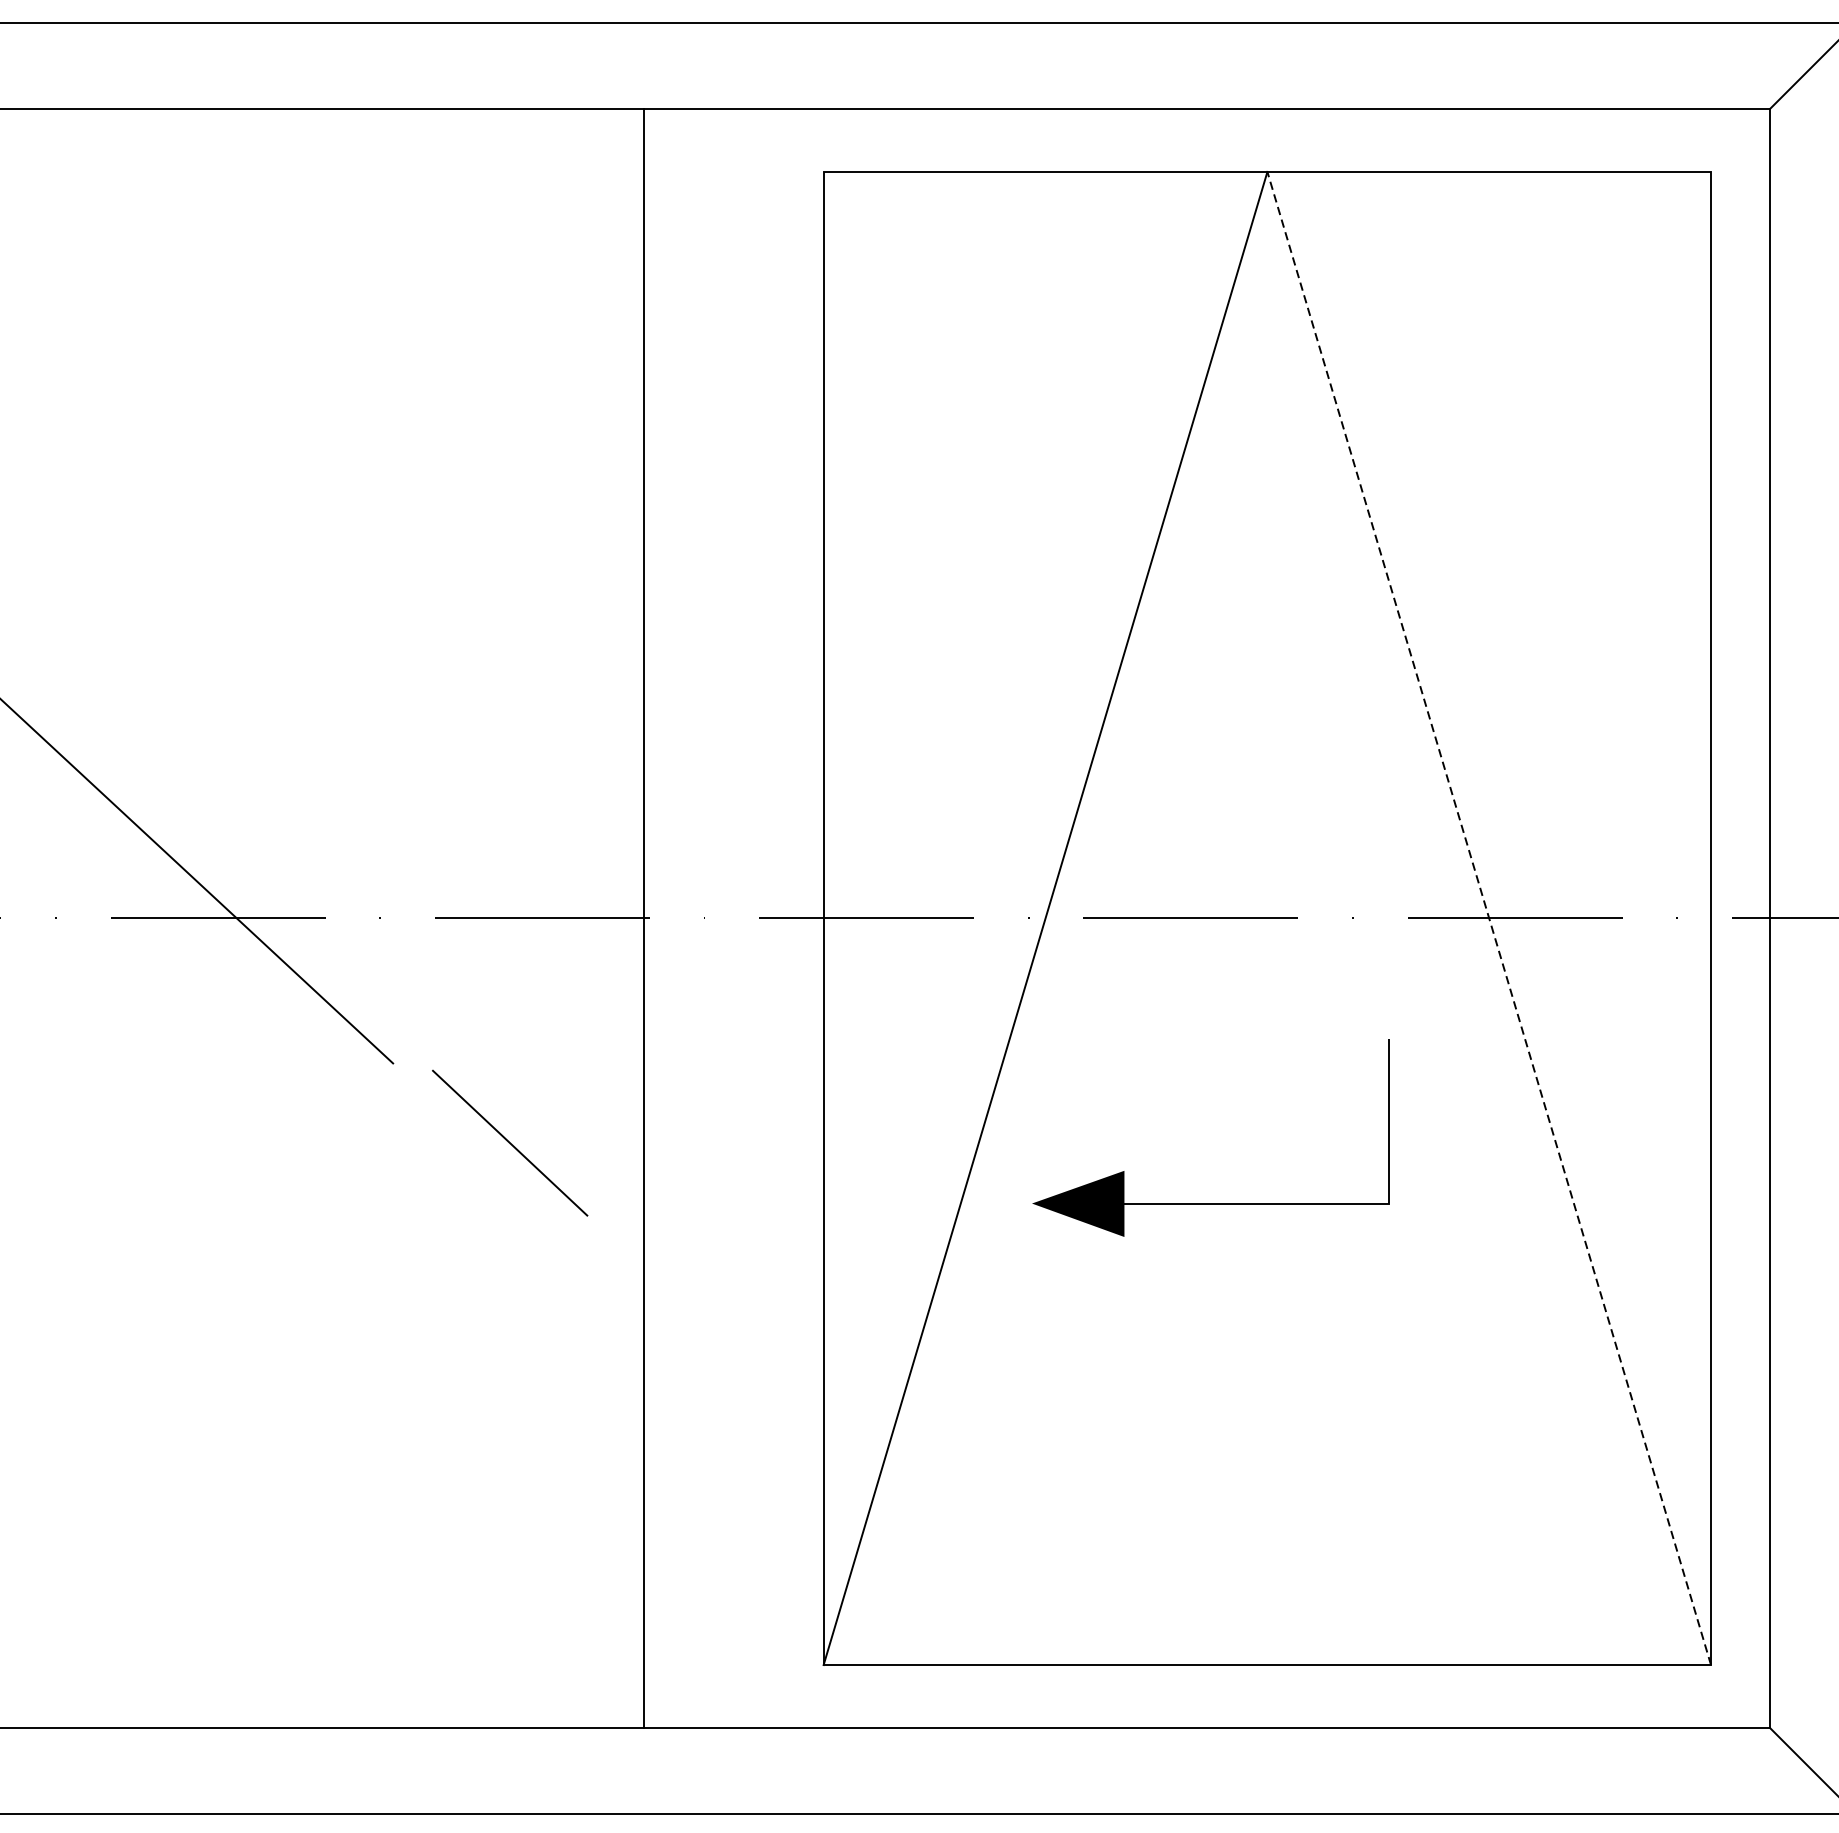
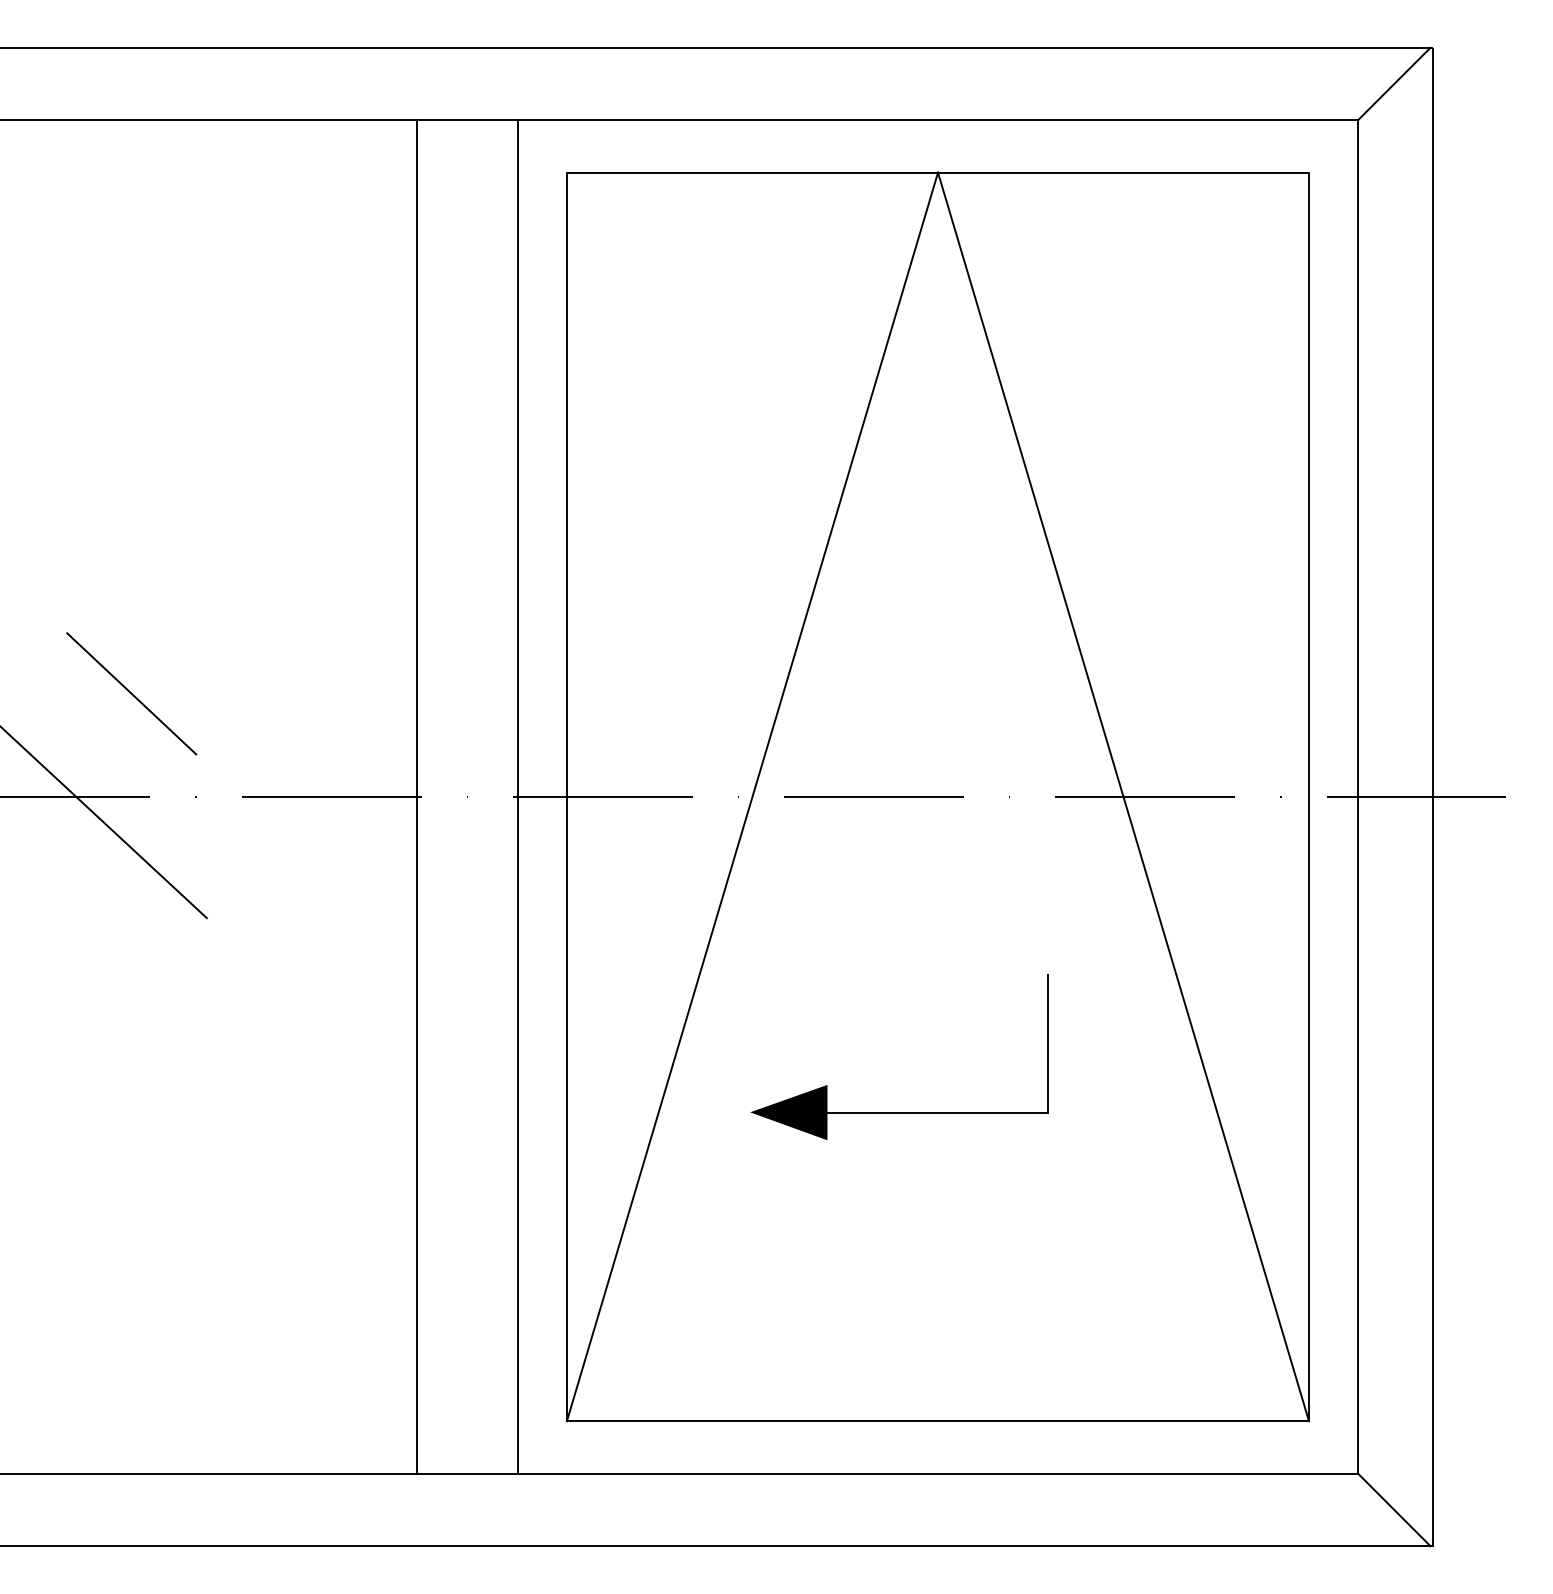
line: (764, 917) -> (517, 796), added
line: (1489, 917) -> (1123, 796), dashed -> solid
line: (509, 1142) -> (131, 693), moved
part: (1210, 1203) -> (899, 1112), moved

